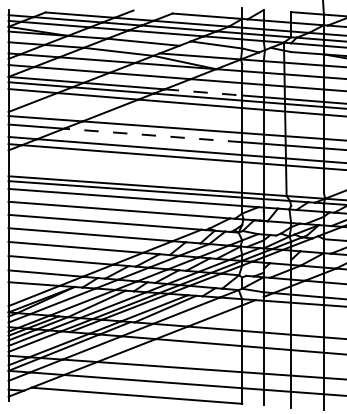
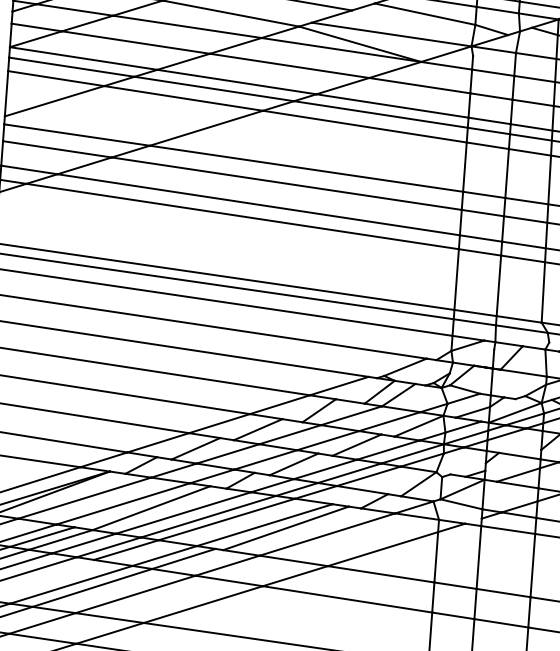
line: (203, 92) -> (392, 106), dashed -> solid
line: (152, 135) -> (285, 183), dashed -> solid

